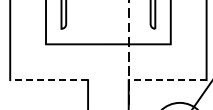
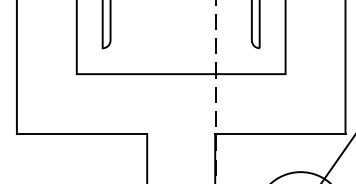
line: (49, 80) -> (82, 134), dashed -> solid
line: (167, 80) -> (280, 134), dashed -> solid

